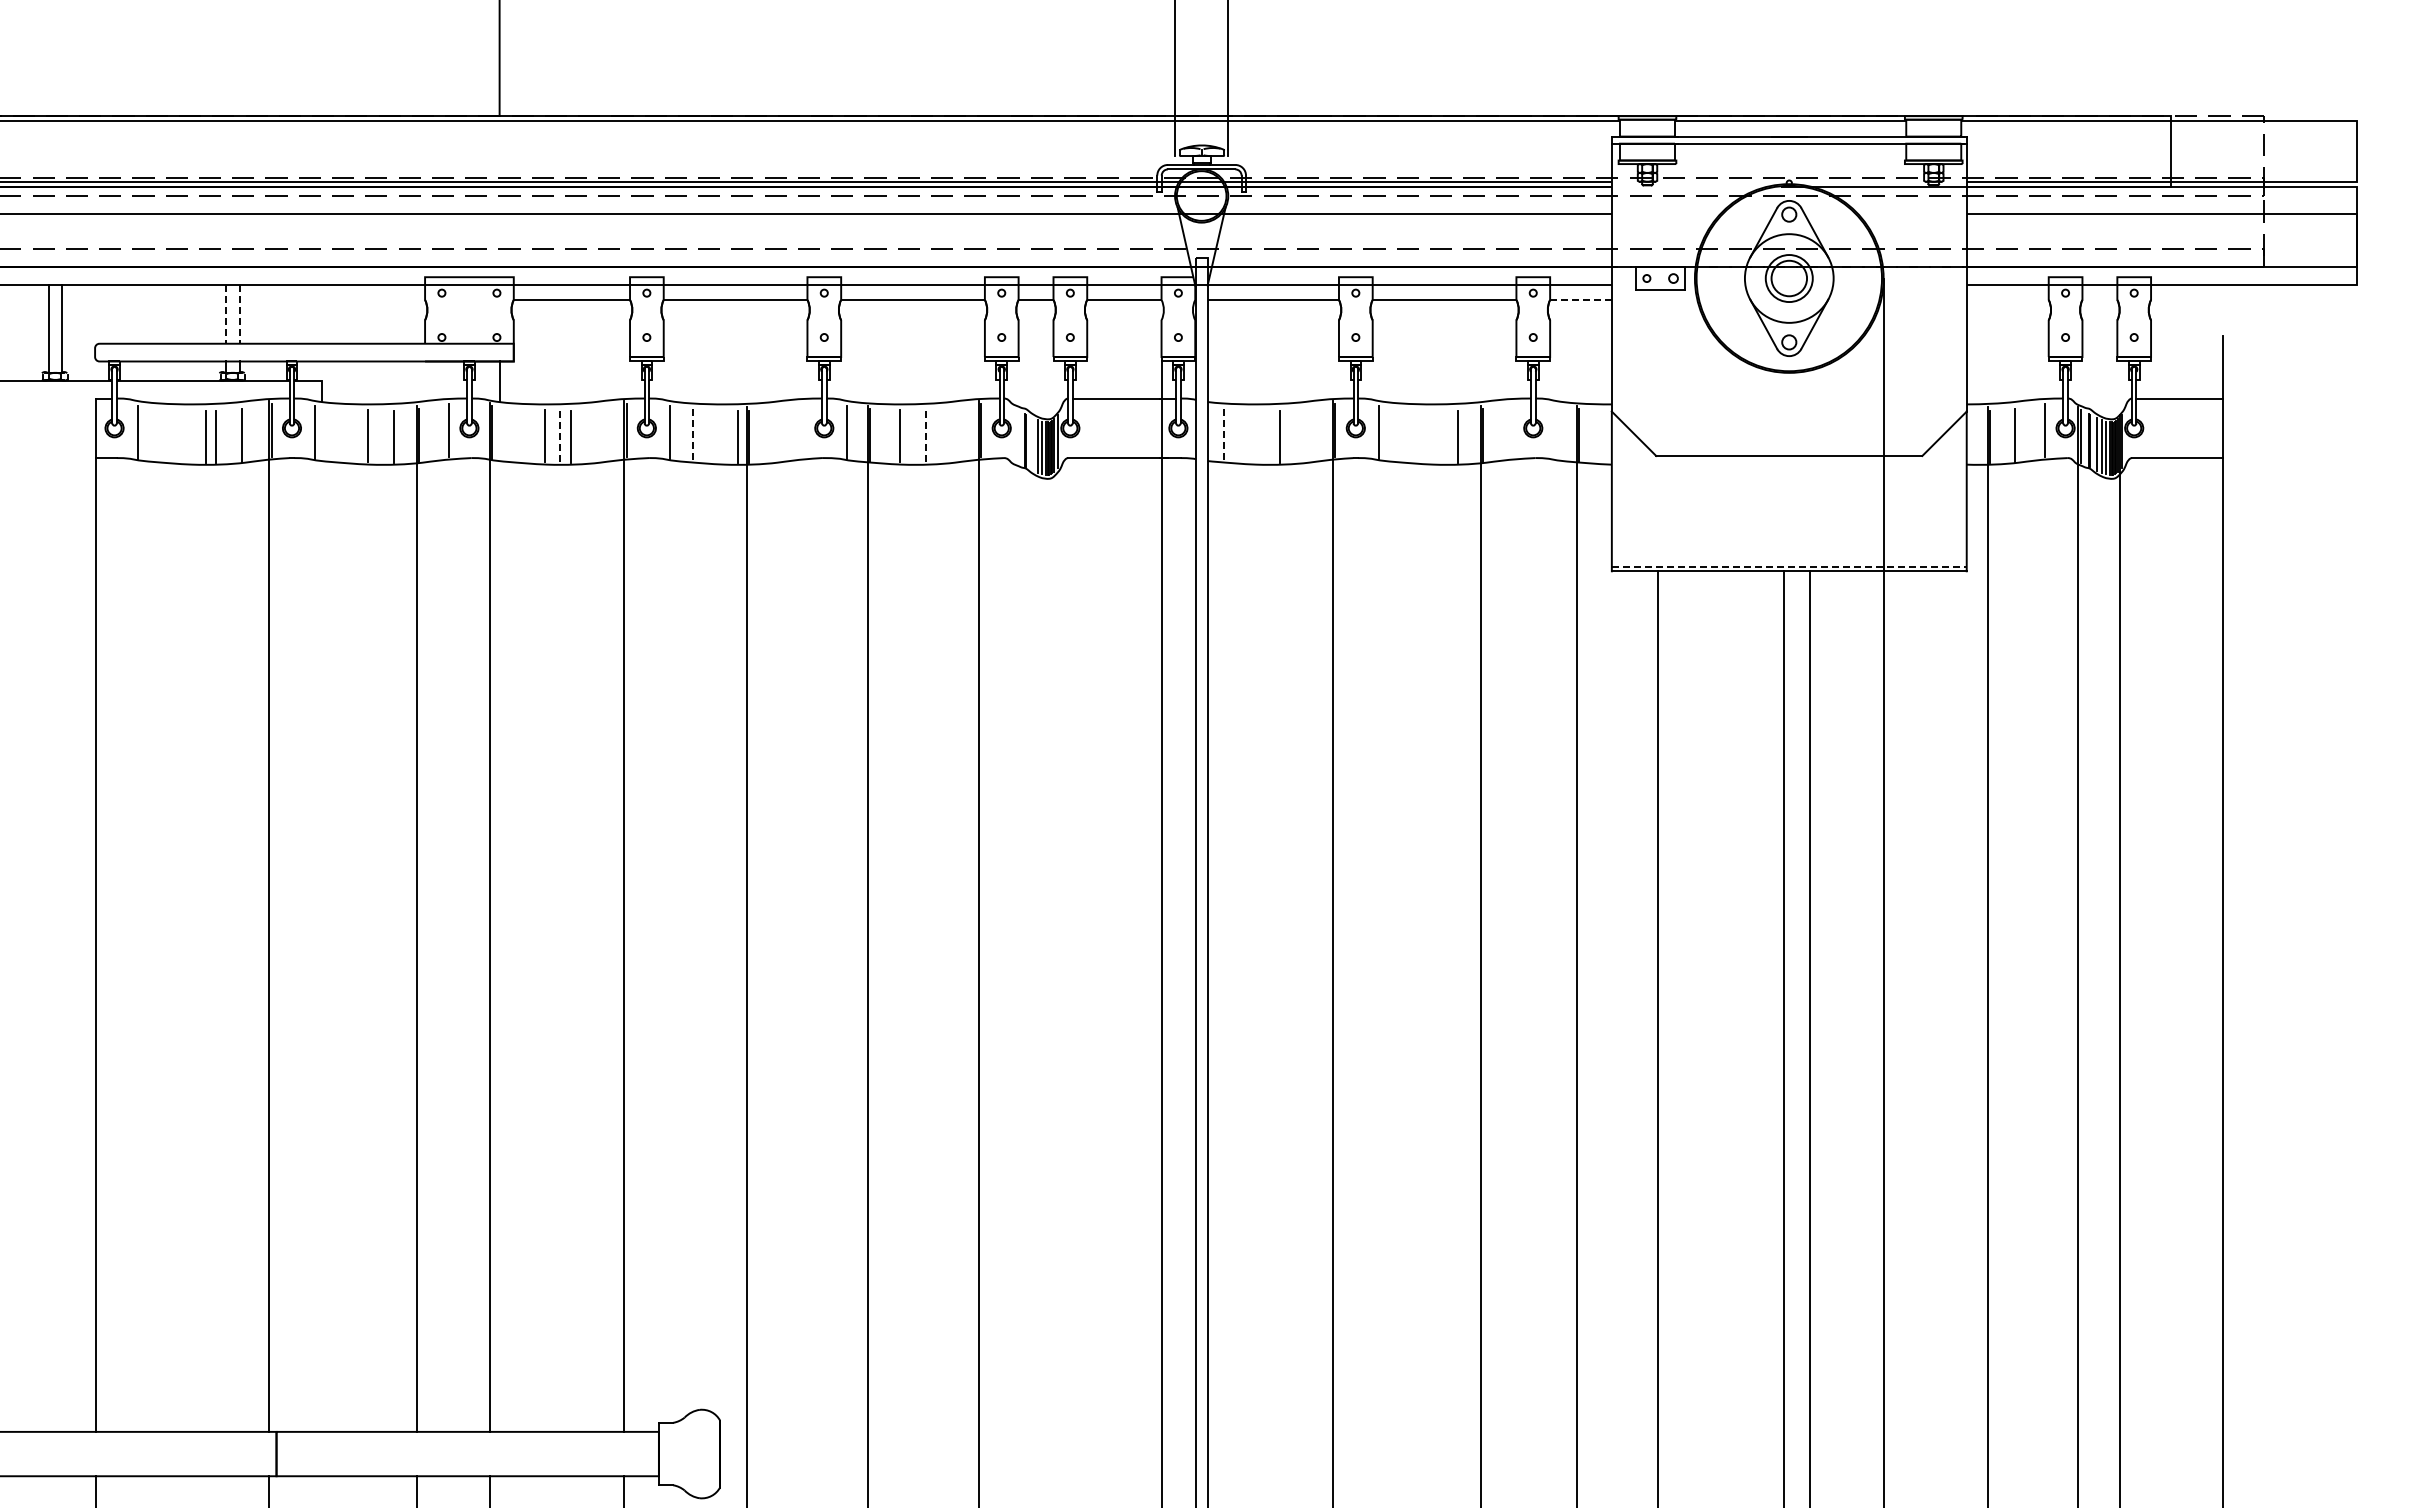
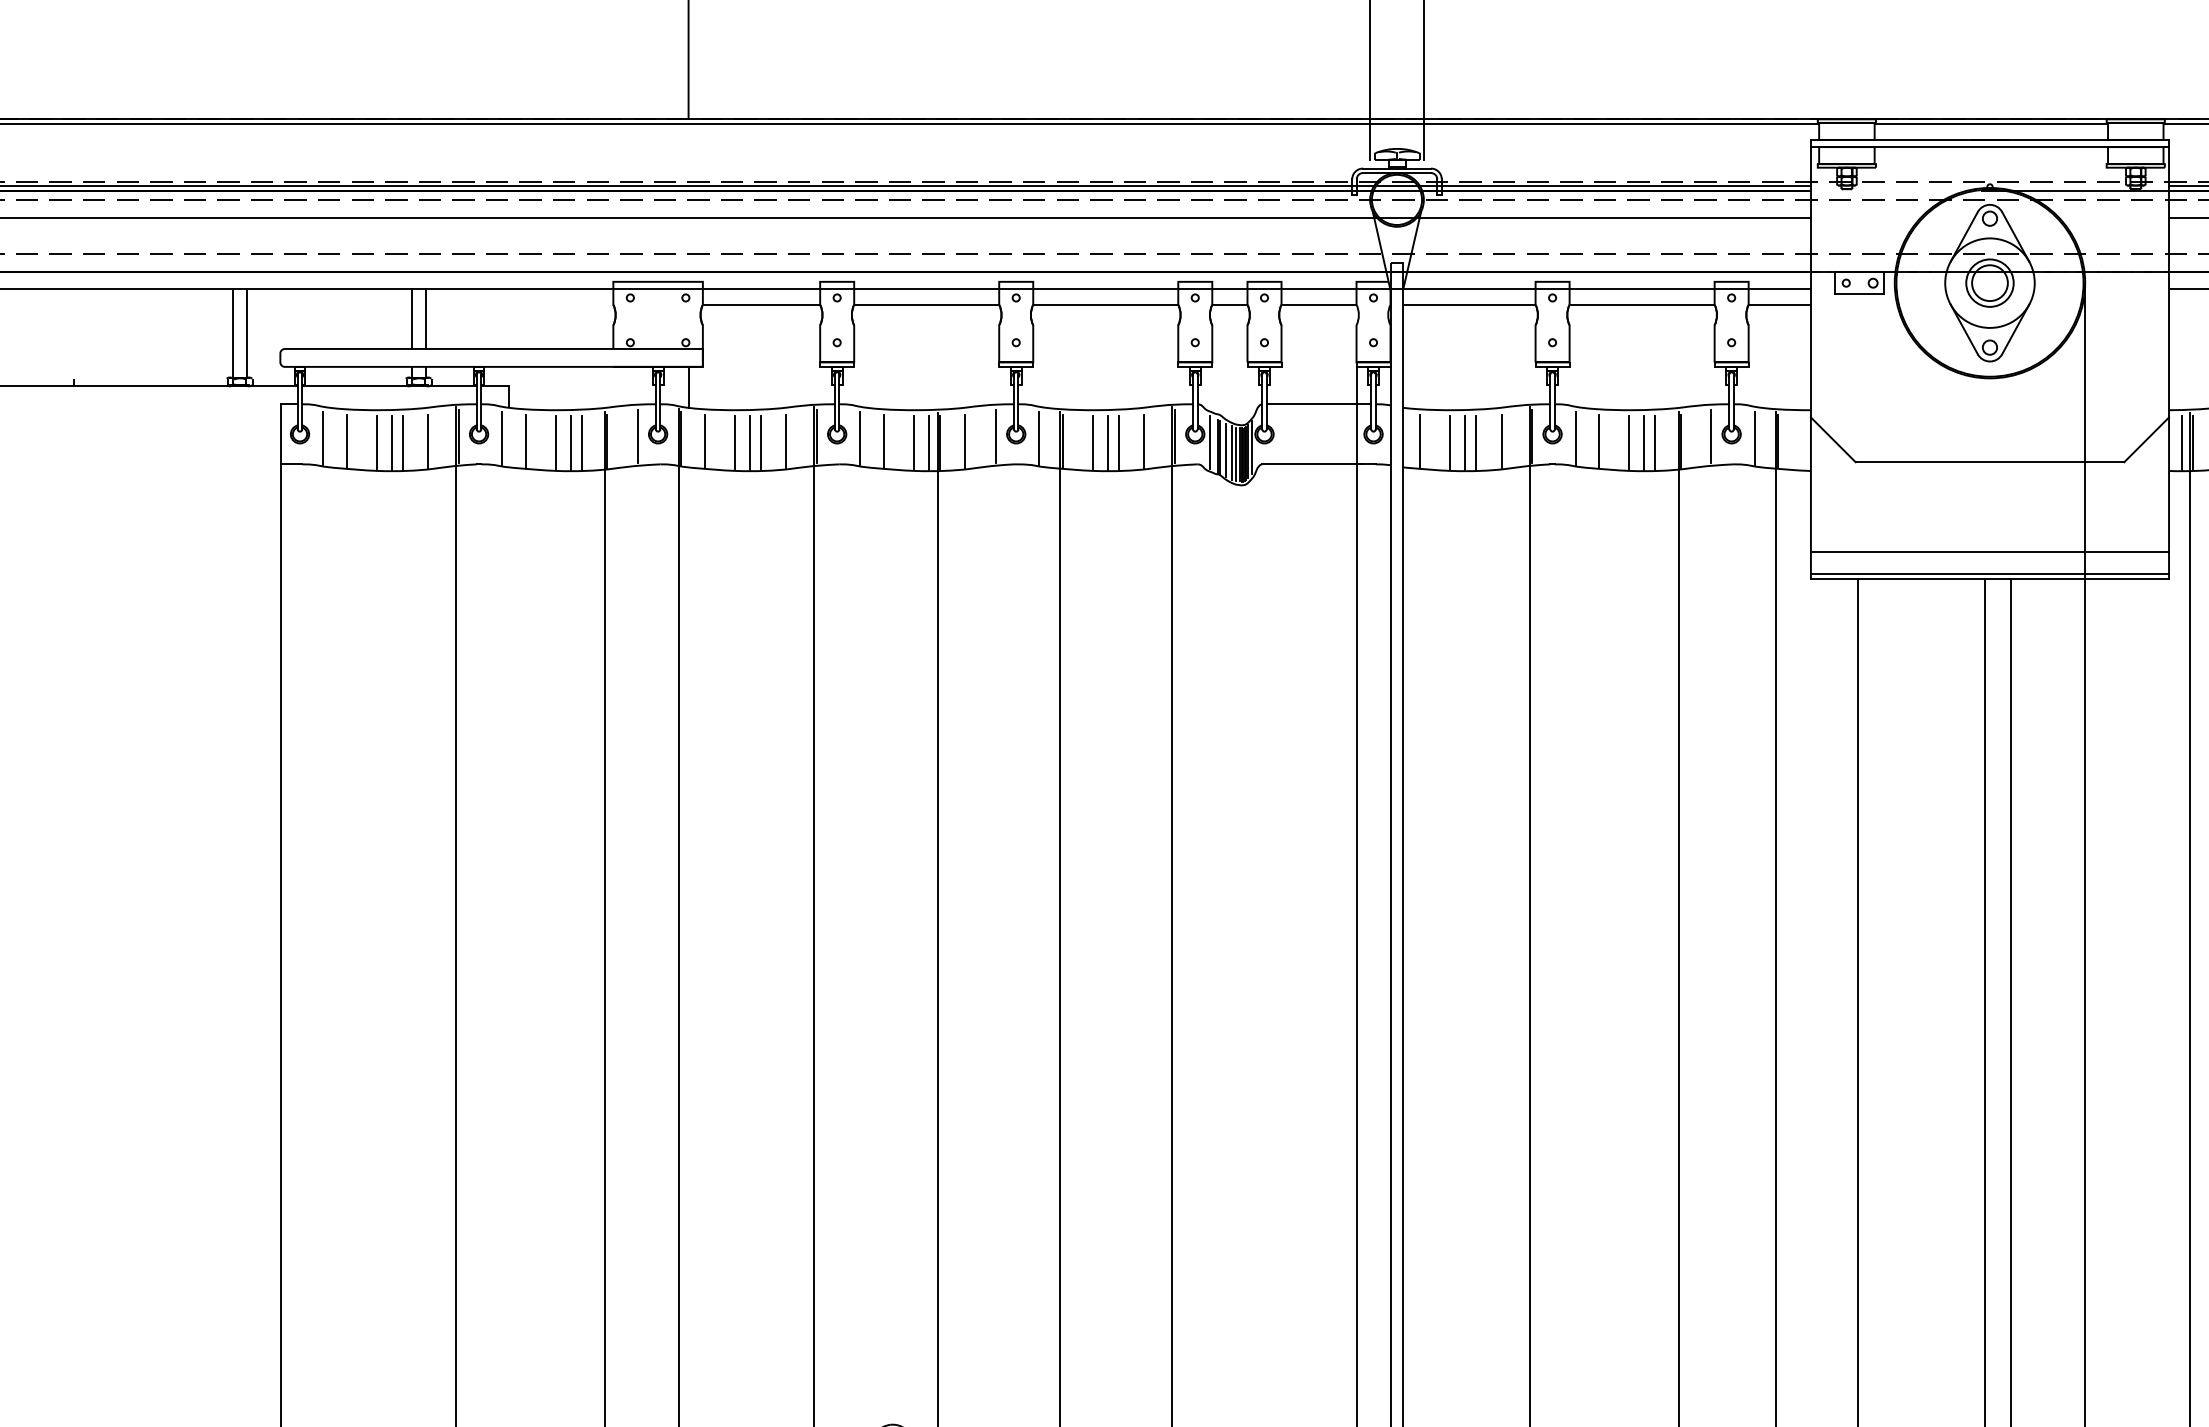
line: (1580, 299) -> (1779, 304), dashed -> solid
line: (225, 314) -> (411, 319), dashed -> solid
line: (239, 314) -> (426, 319), dashed -> solid
line: (803, 429) -> (995, 435), added
line: (1512, 429) -> (1710, 435), added
line: (1556, 432) -> (1755, 438), added
line: (596, 434) -> (786, 440), added
line: (773, 434) -> (964, 440), added
line: (951, 434) -> (1144, 440), added
line: (1305, 434) -> (1501, 440), added
line: (160, 435) -> (346, 441), added
line: (190, 435) -> (376, 441), added
line: (338, 435) -> (525, 441), added
line: (515, 435) -> (704, 441), added
line: (722, 435) -> (913, 441), added
line: (1016, 435) -> (1210, 441), added
line: (1254, 435) -> (1450, 441), added
line: (1401, 435) -> (1598, 441), added
line: (1431, 435) -> (1628, 441), added
line: (382, 436) -> (570, 442), added
line: (692, 436) -> (883, 442), dashed -> solid
line: (915, 436) -> (1108, 442), added
line: (1224, 436) -> (1420, 442), dashed -> solid
line: (1269, 436) -> (1465, 442), added
line: (1446, 436) -> (1644, 442), added
line: (1979, 436) -> (2181, 442), added
line: (560, 437) -> (750, 443), dashed -> solid
line: (926, 437) -> (1119, 443), dashed -> solid
line: (1032, 443) -> (1226, 449), added
line: (1788, 544) -> (1989, 551), added
line: (1789, 566) -> (1990, 573), dashed -> solid

